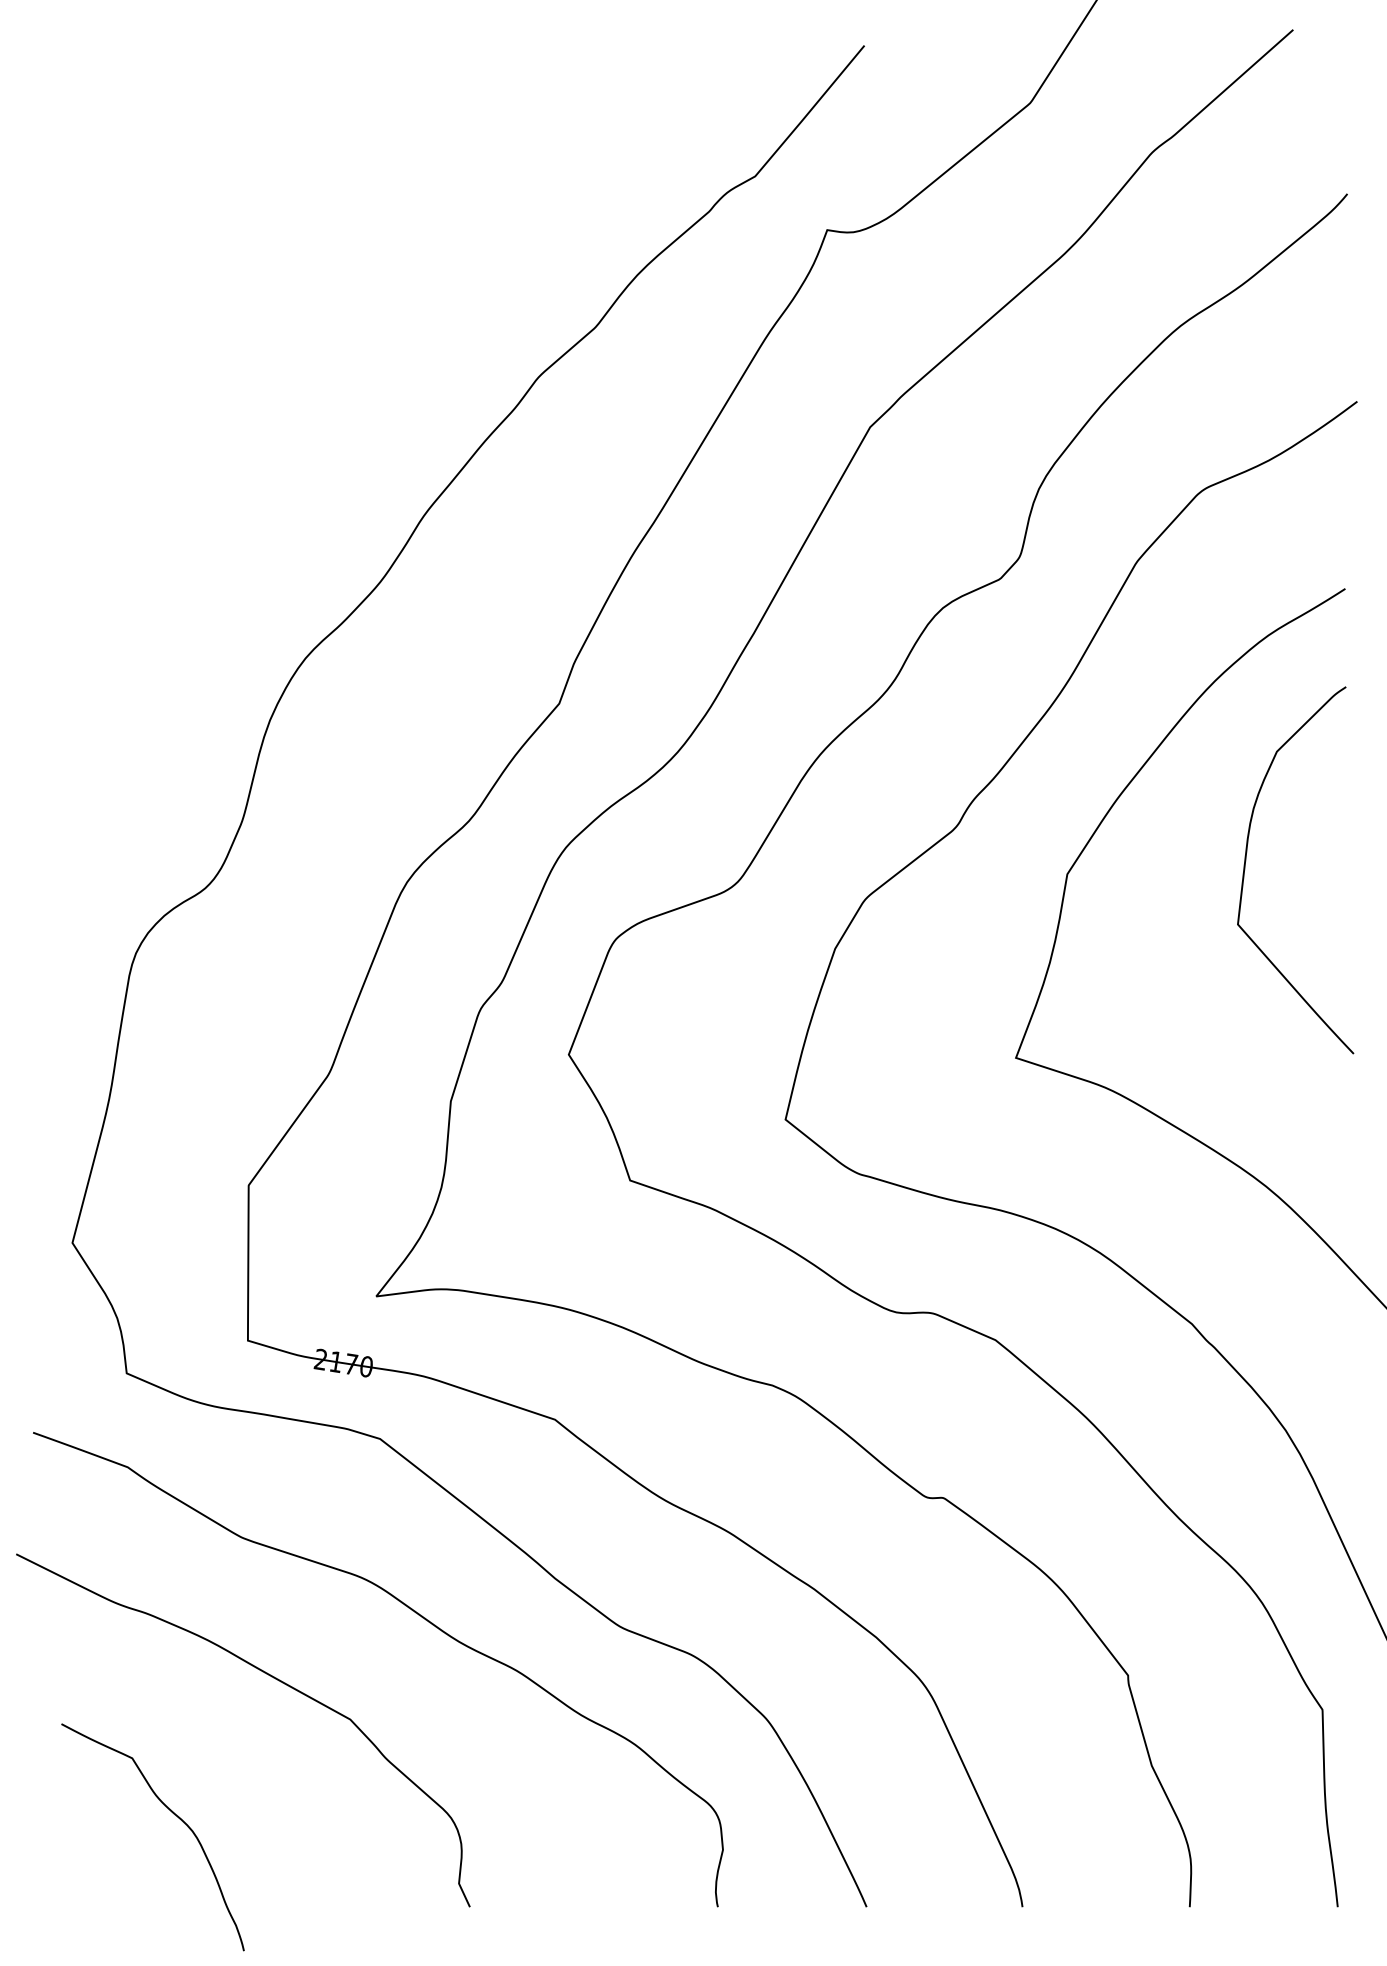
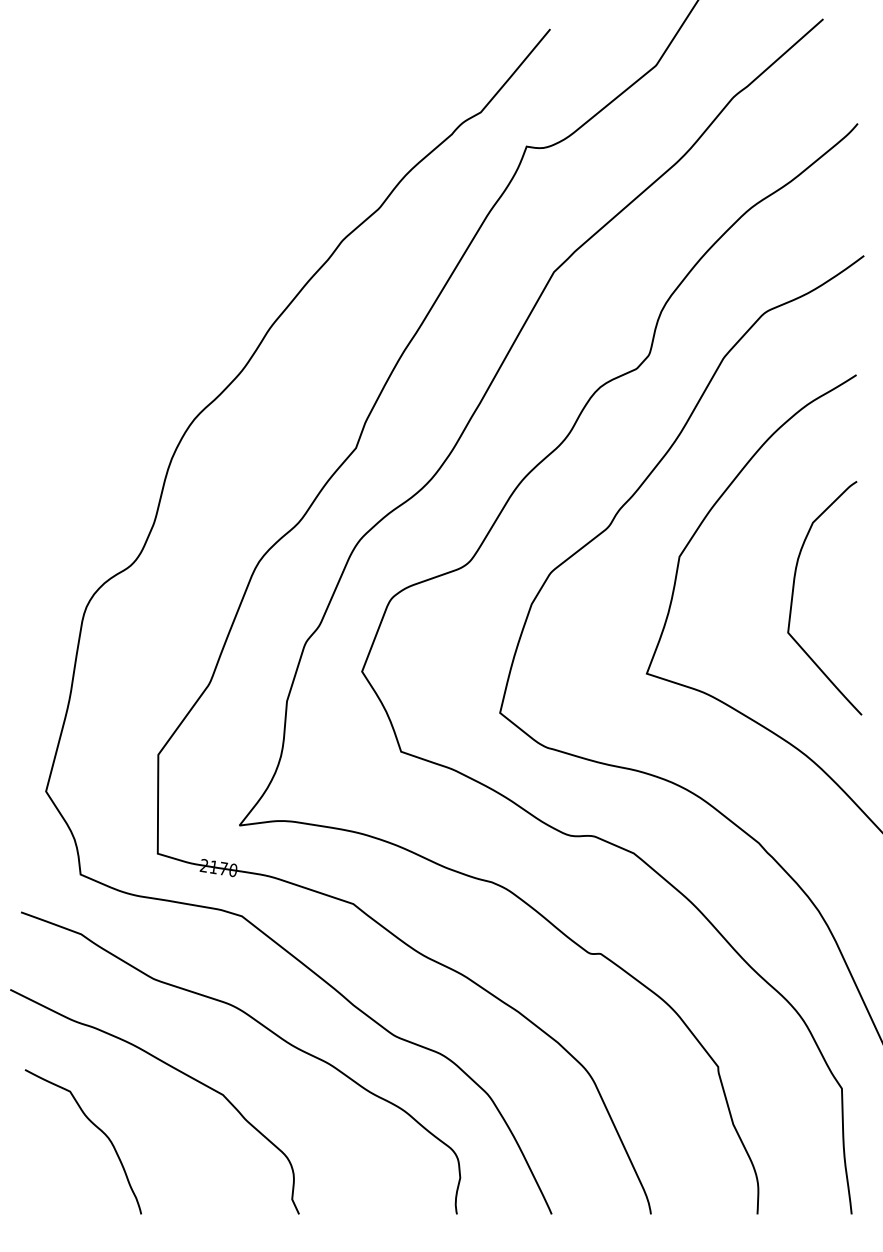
curve: (1246, 869) -> (793, 597), moved
curve: (168, 1811) -> (93, 1125), moved

